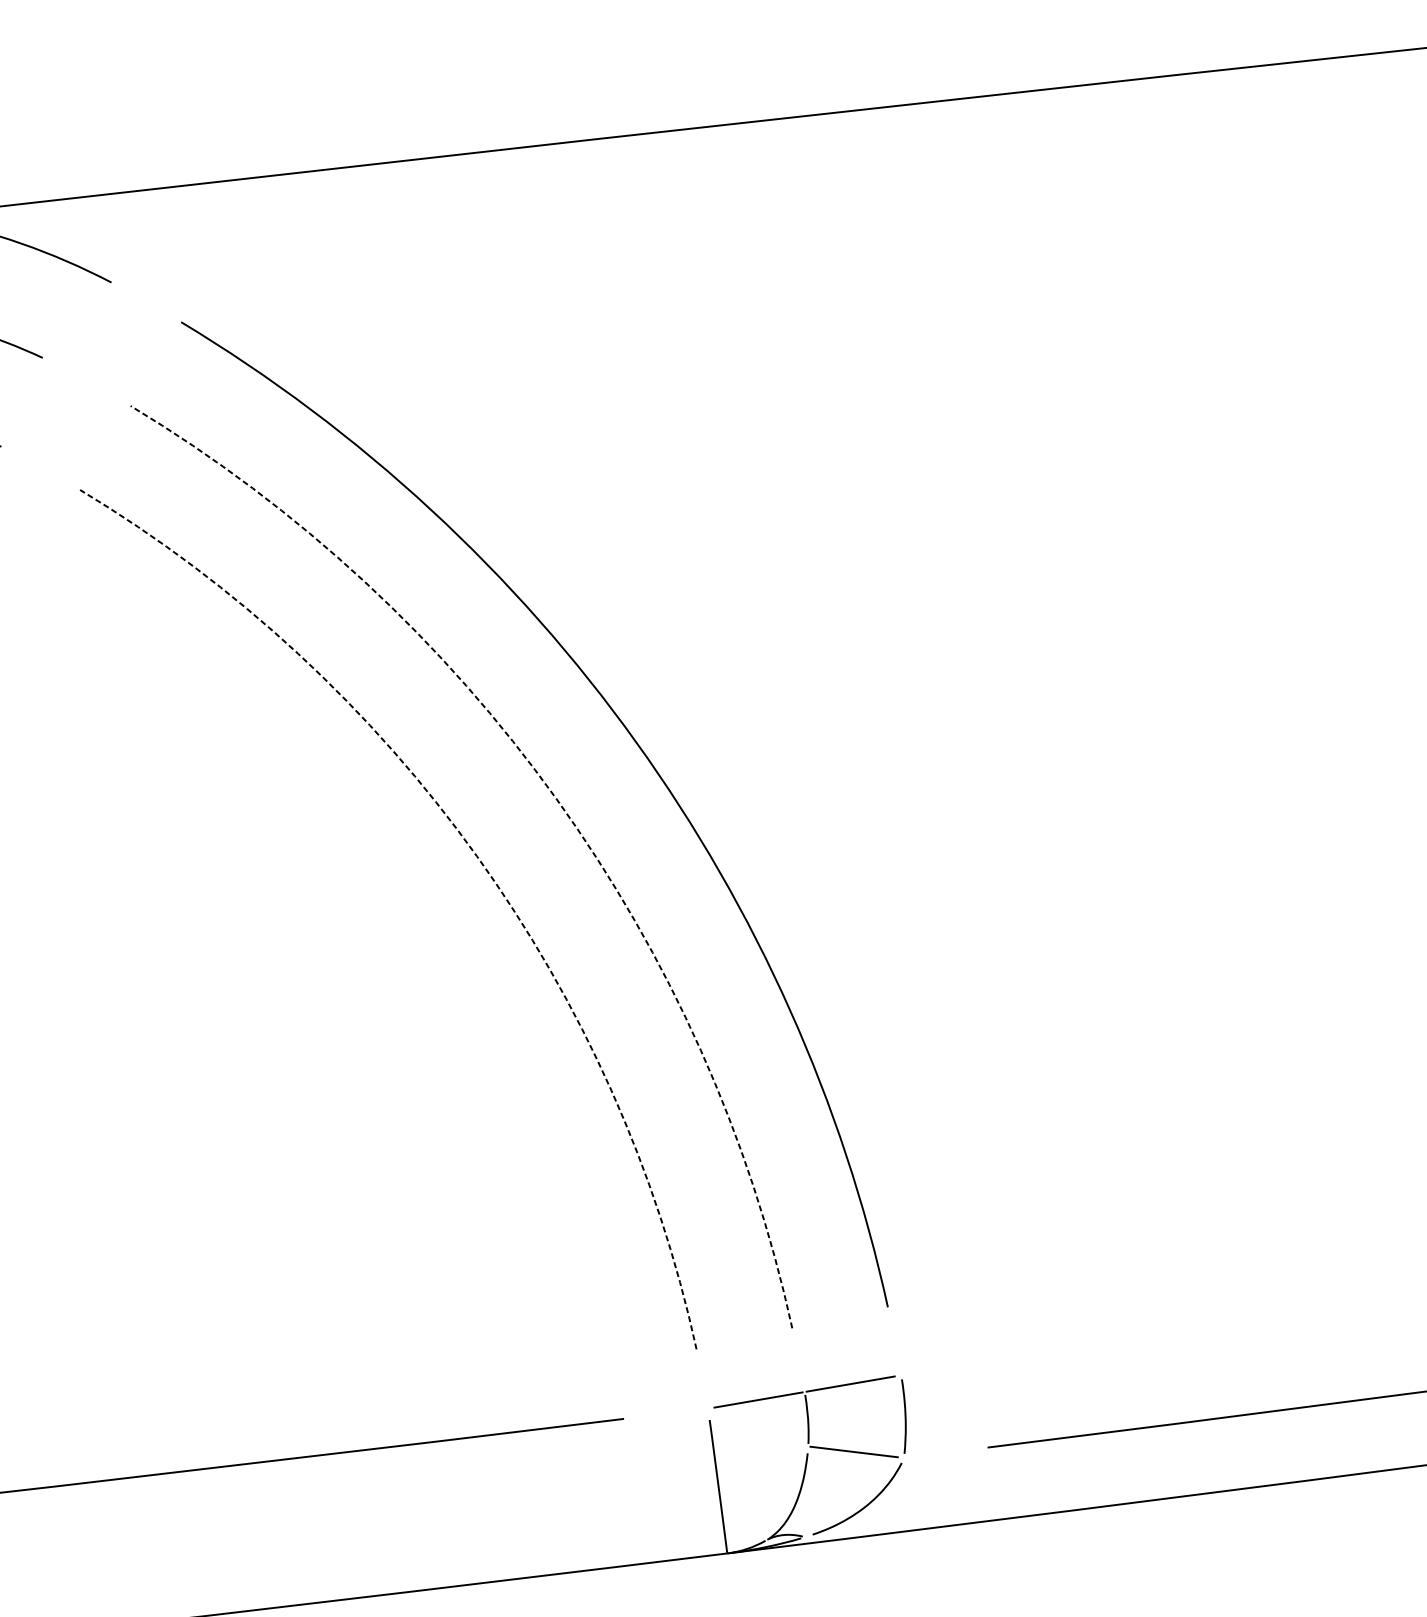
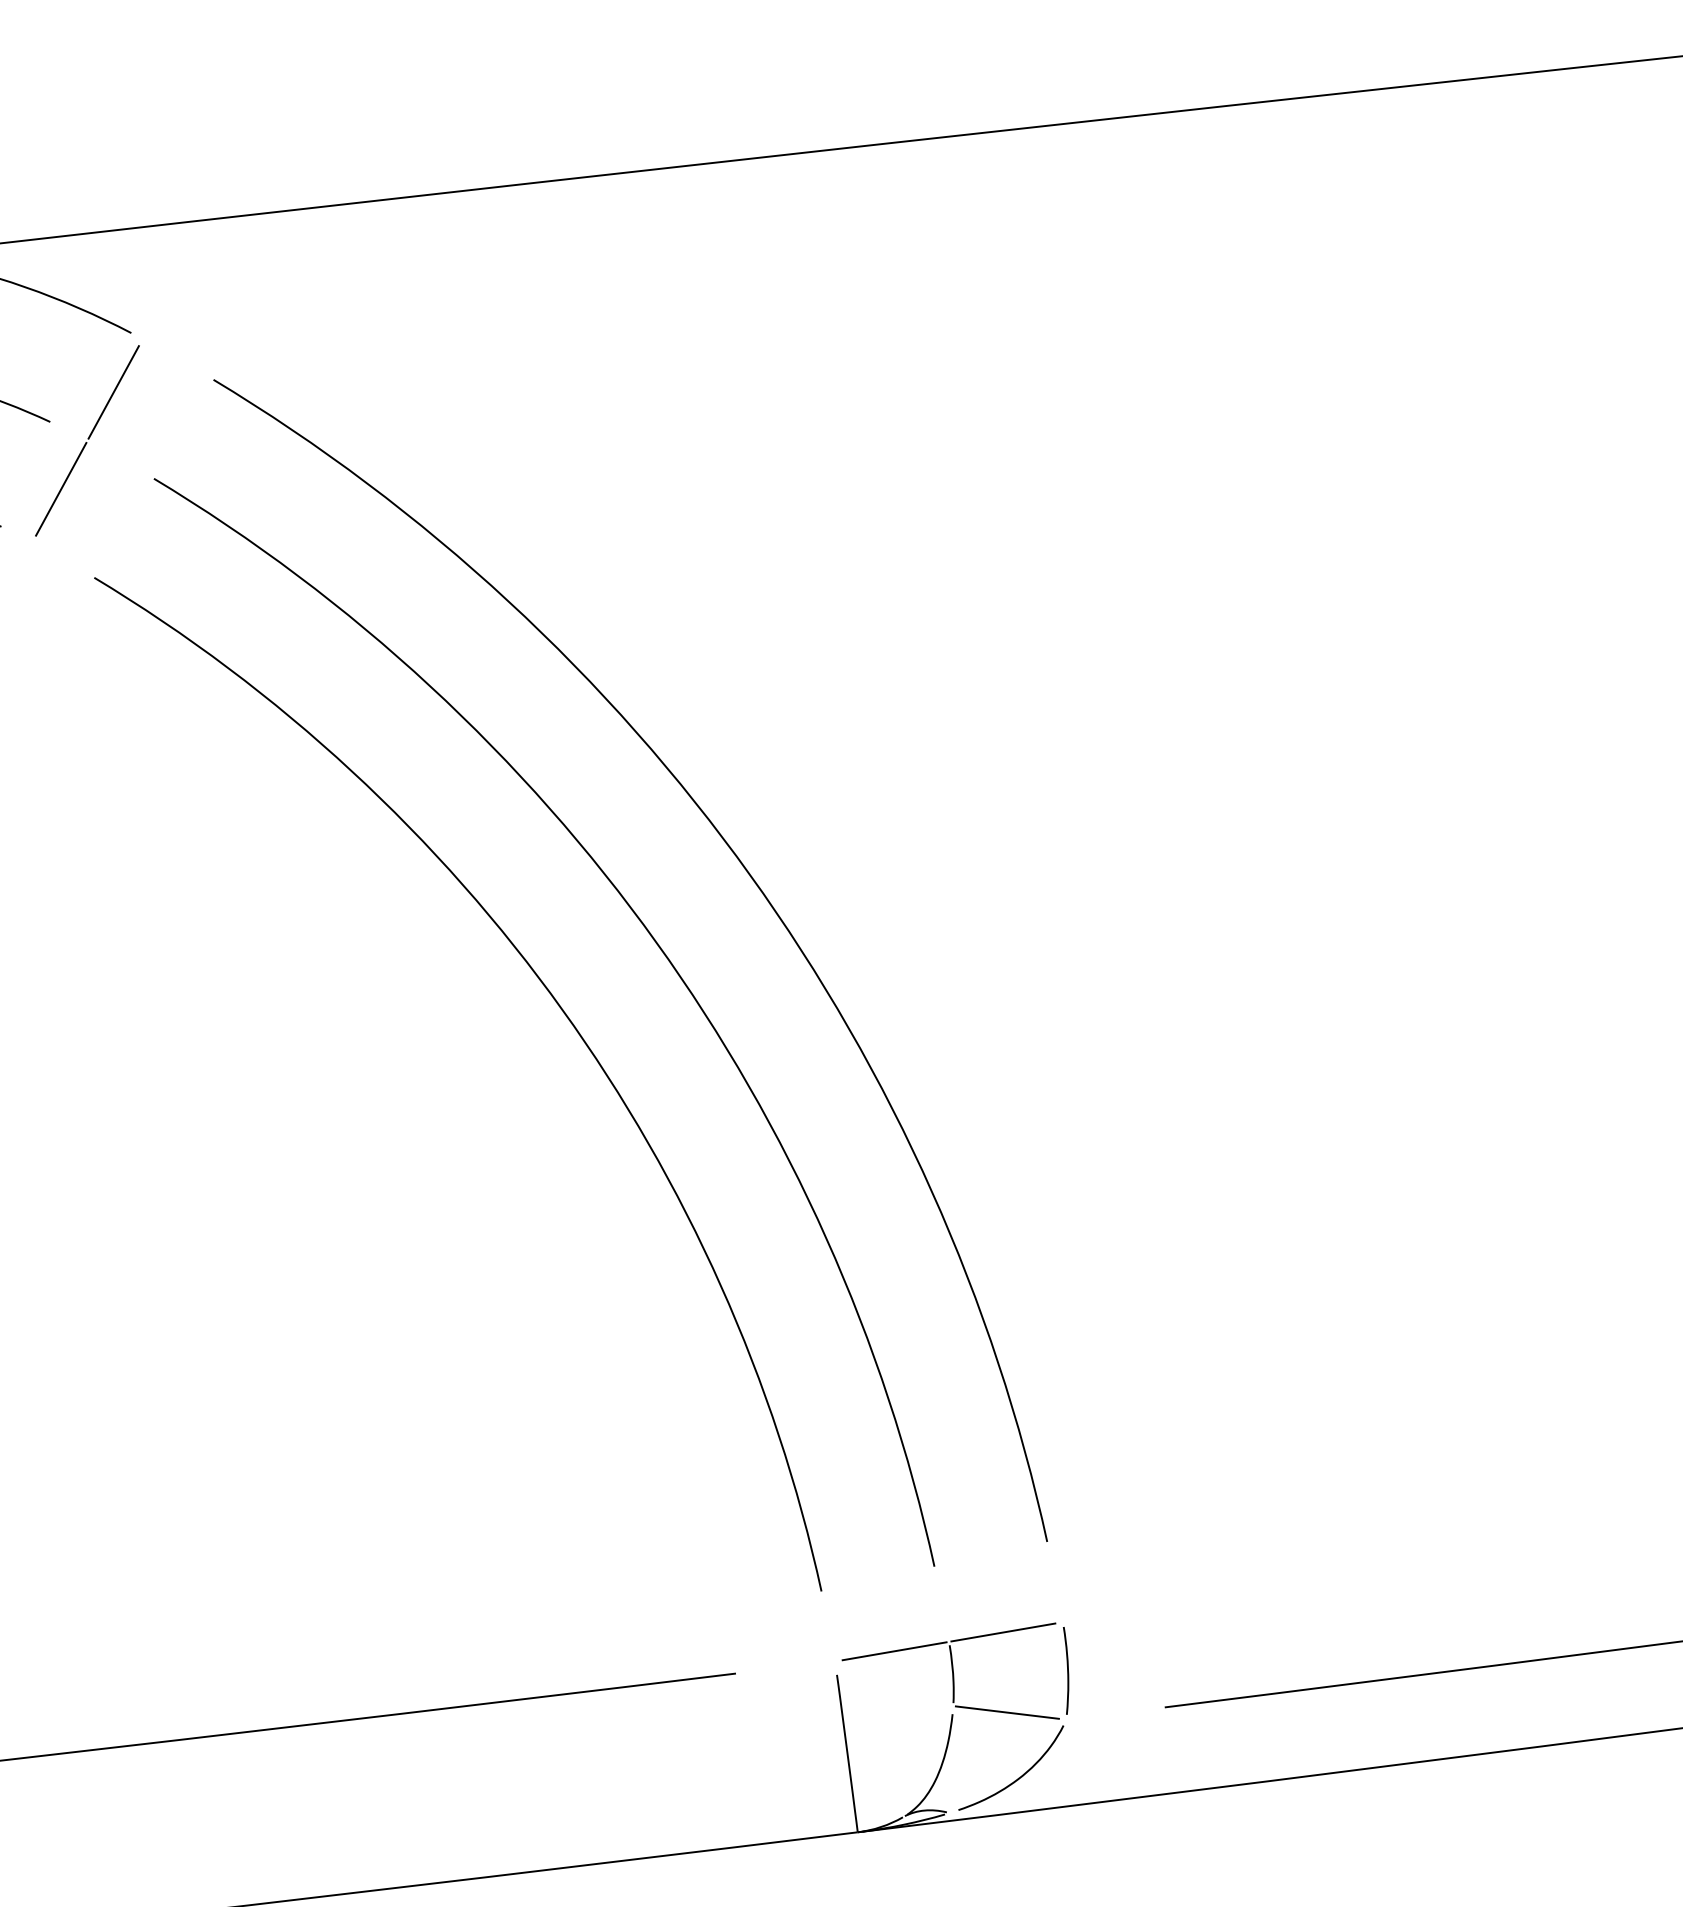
line: (74, 372) -> (87, 439), added
arc: (556, 799) -> (656, 942), dashed -> solid
arc: (476, 855) -> (562, 1009), dashed -> solid

